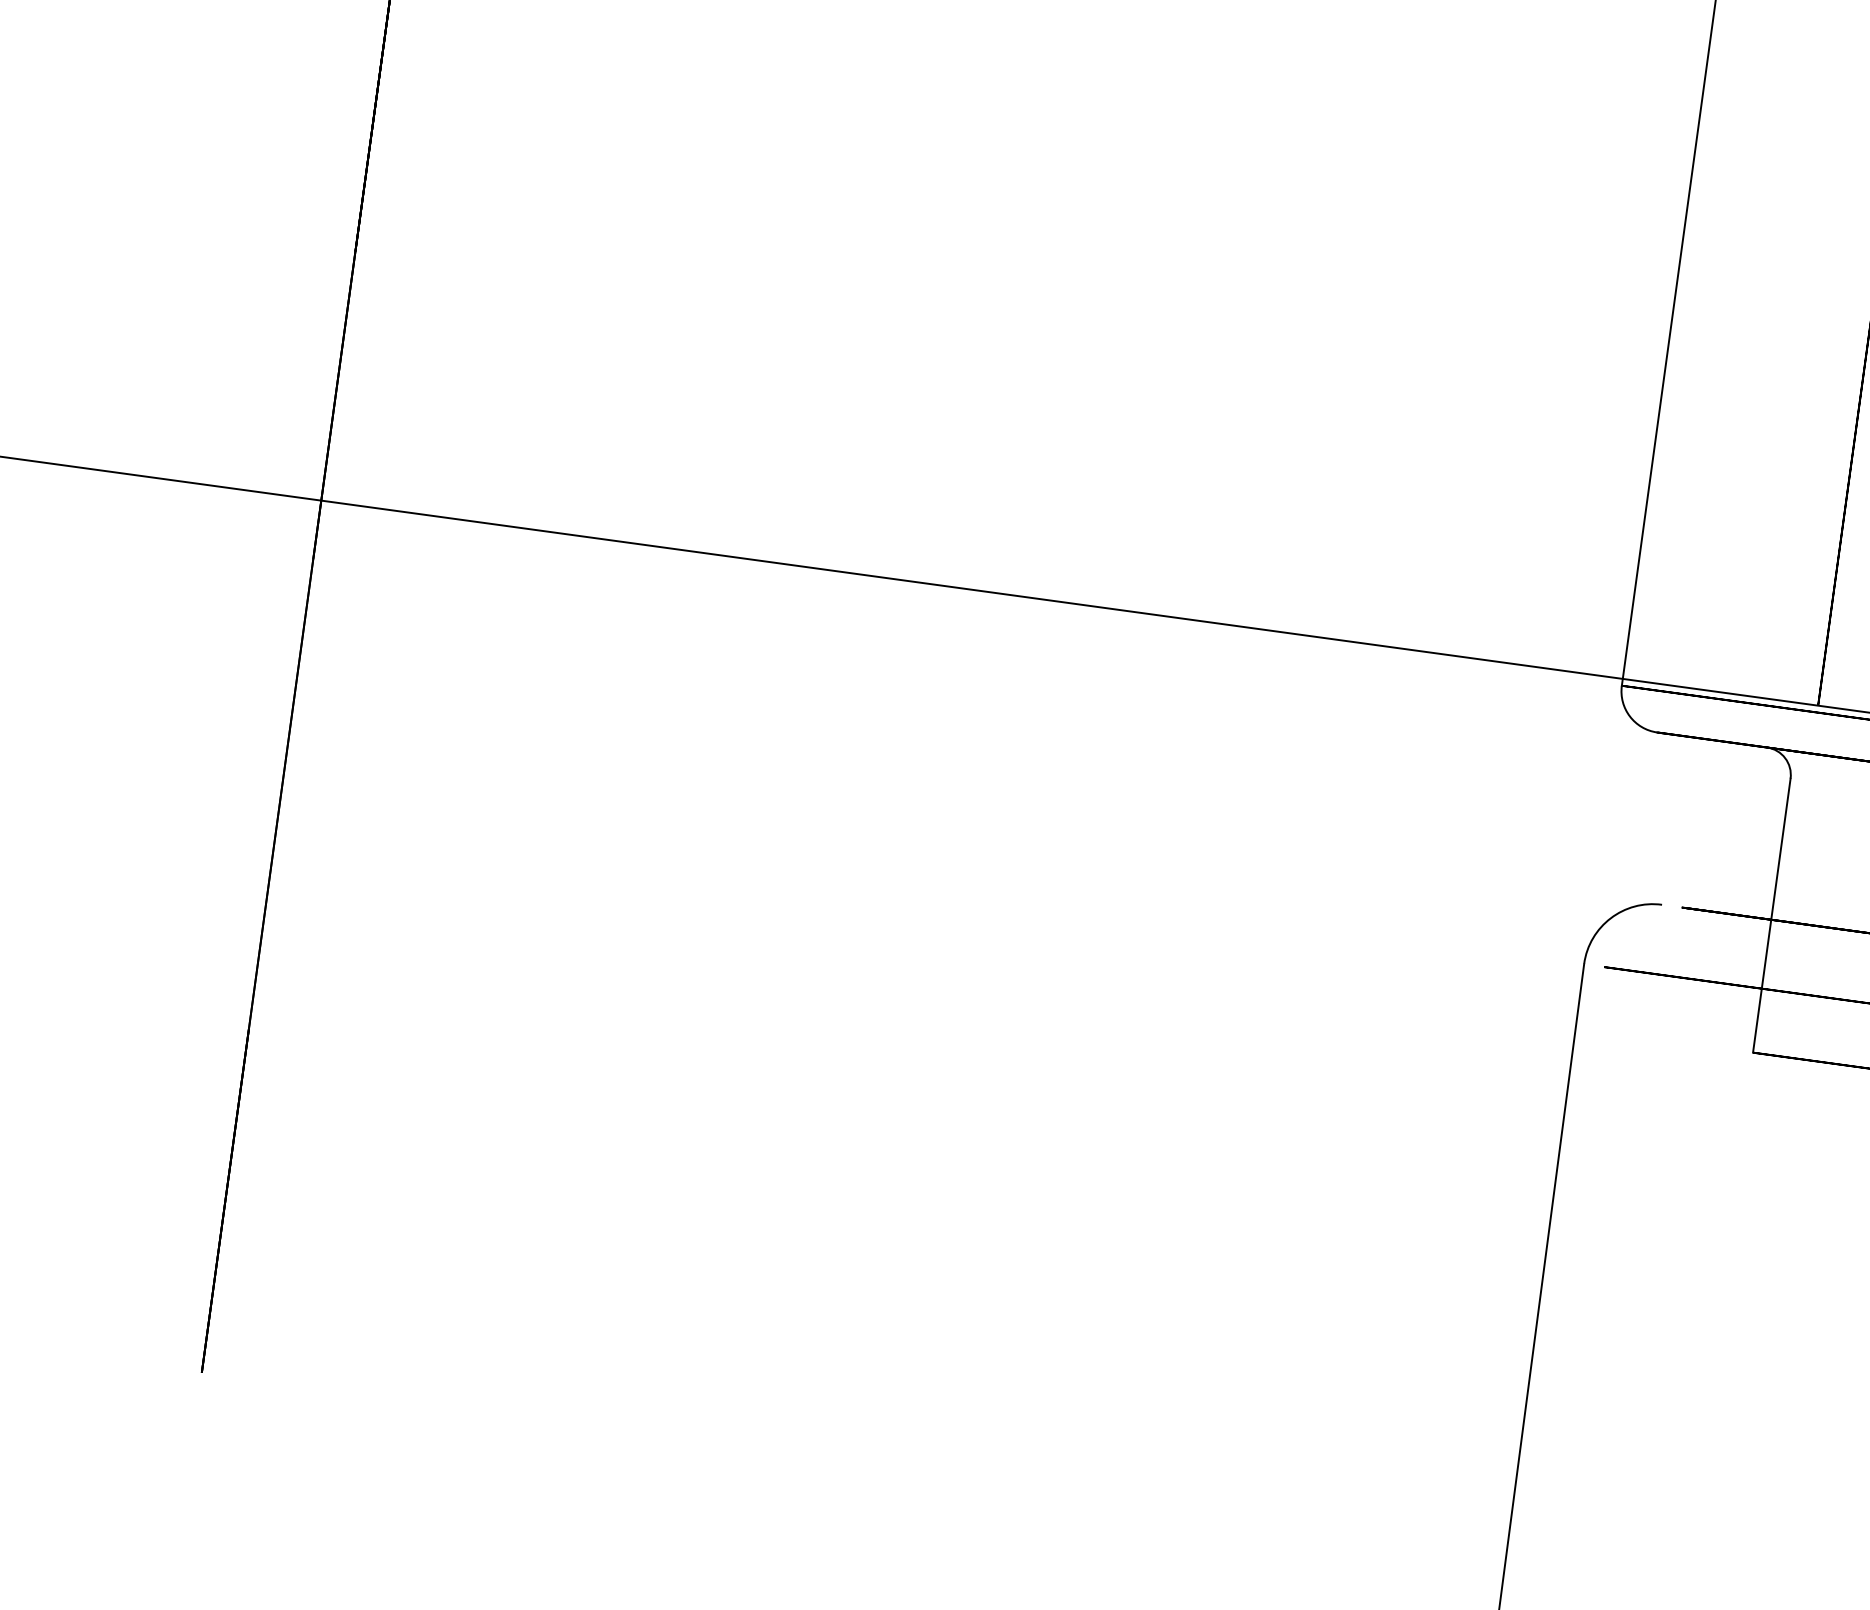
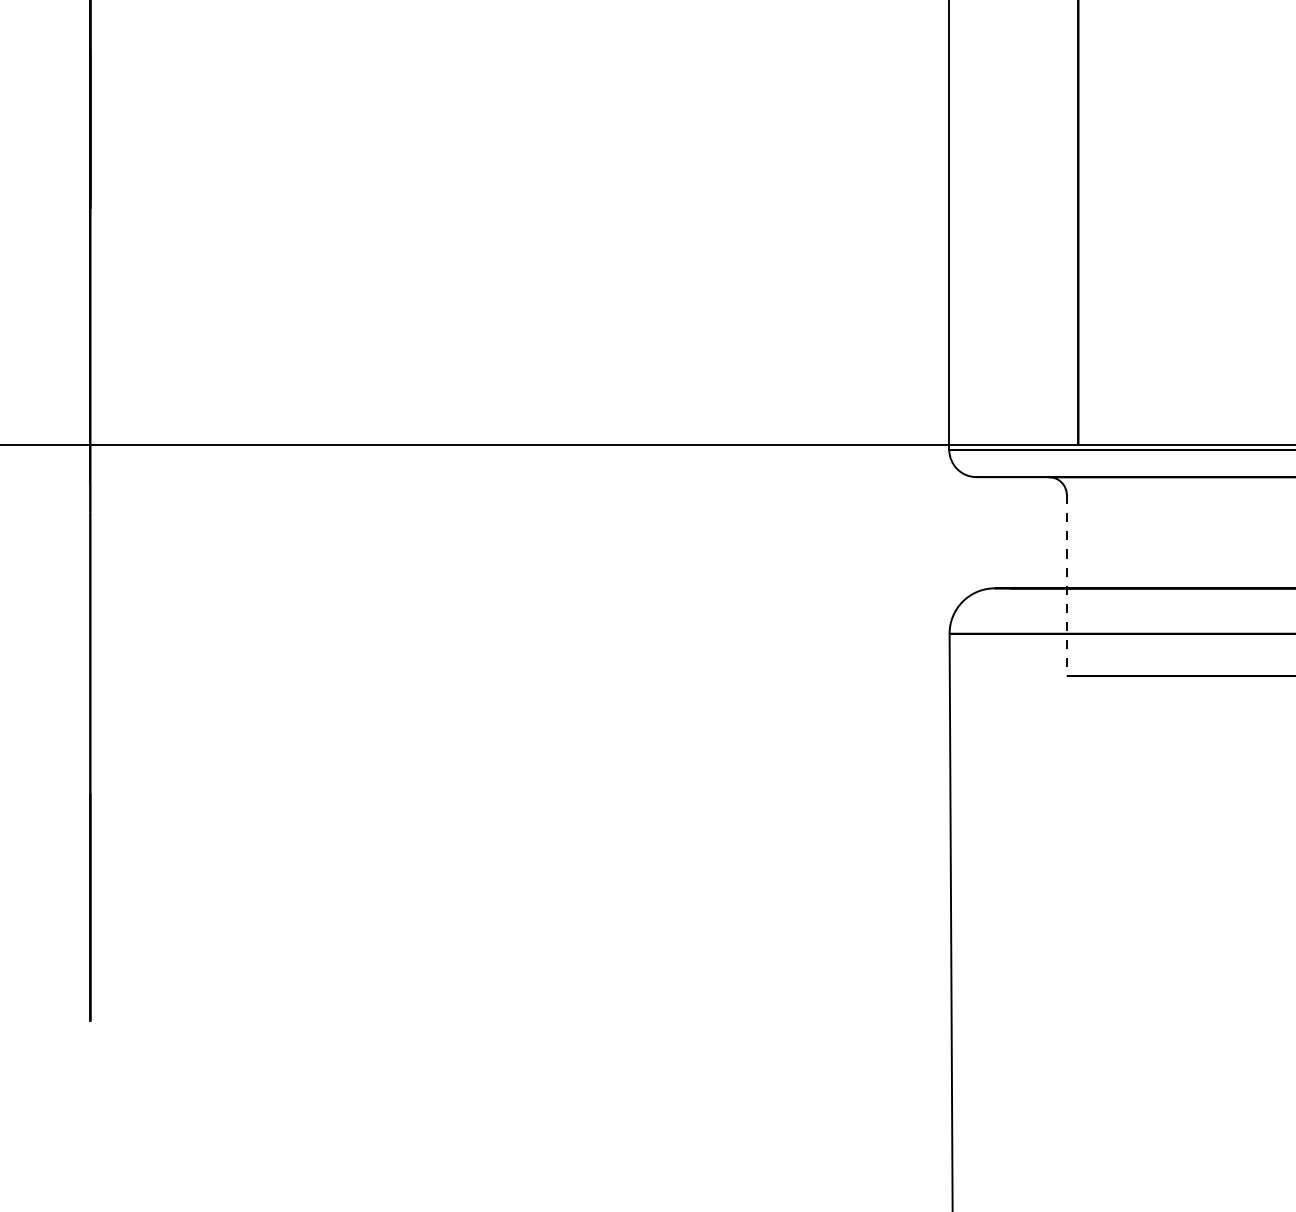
line: (1771, 916) -> (1066, 586), solid -> dashed

